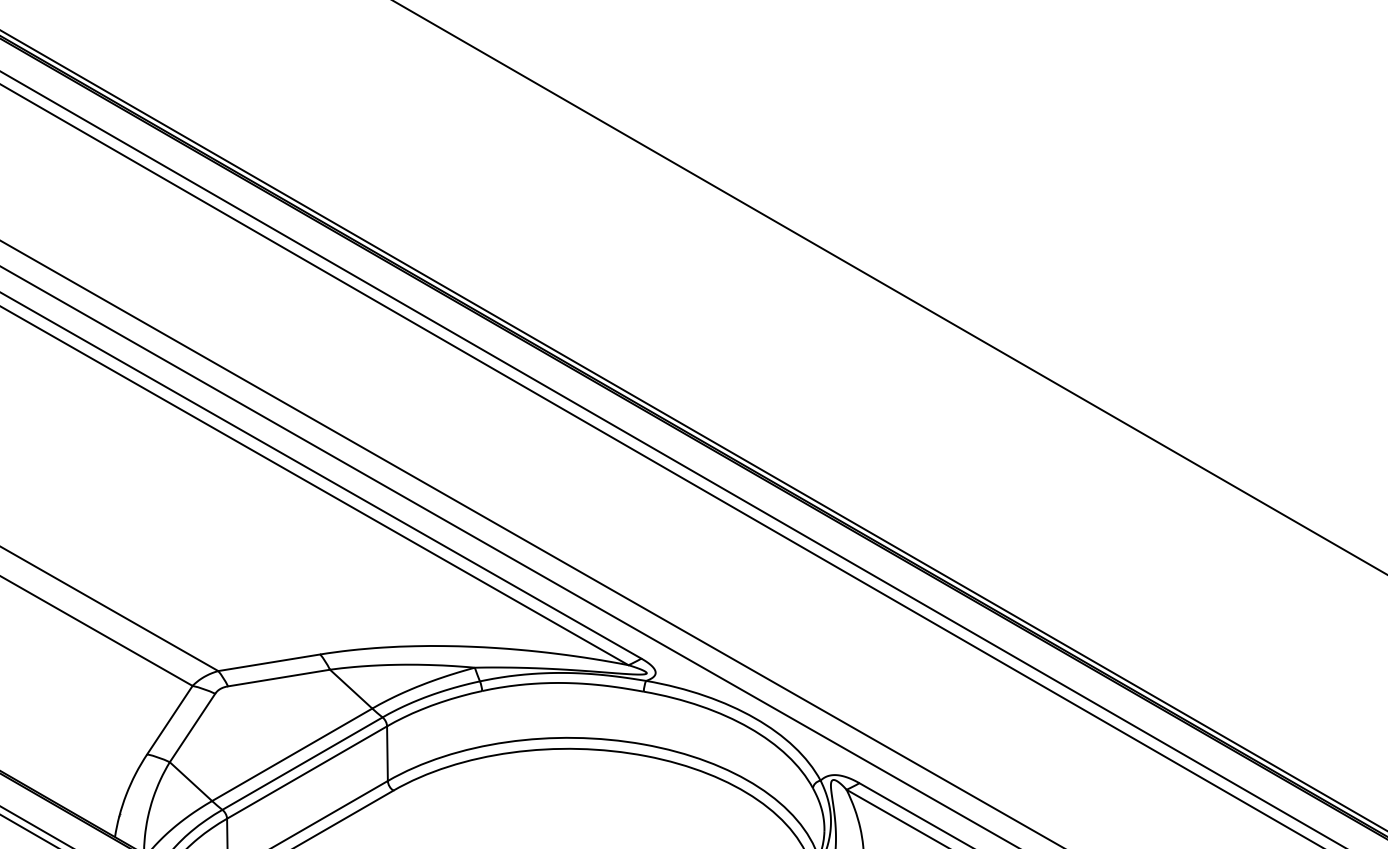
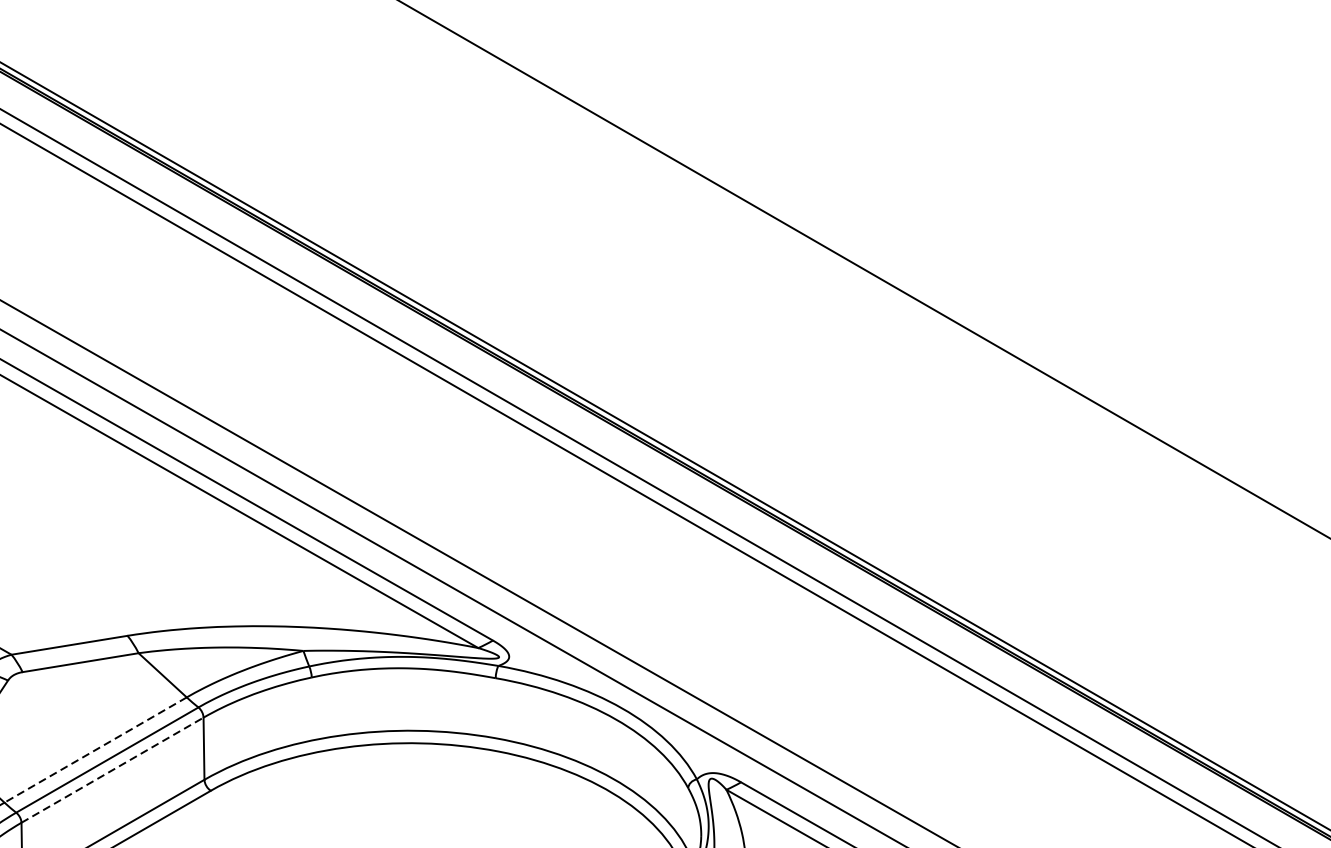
line: (291, 755) -> (94, 750), solid -> dashed
line: (307, 772) -> (113, 770), solid -> dashed

